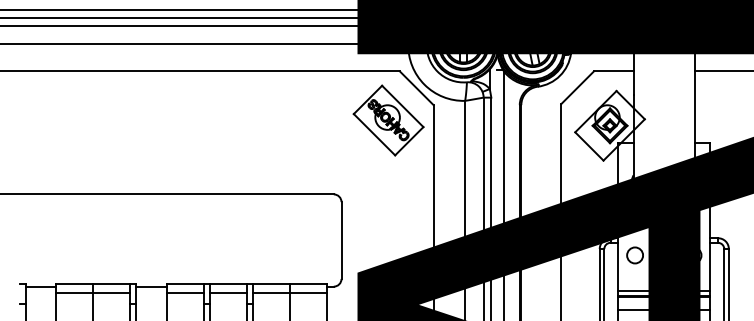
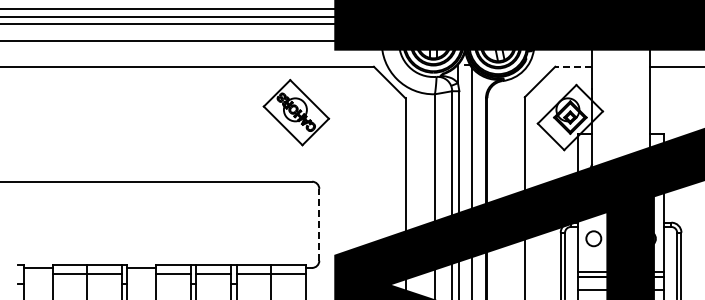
line: (613, 71) -> (573, 66), solid -> dashed
part: (388, 120) -> (296, 112), moved
line: (341, 240) -> (319, 224), solid -> dashed

